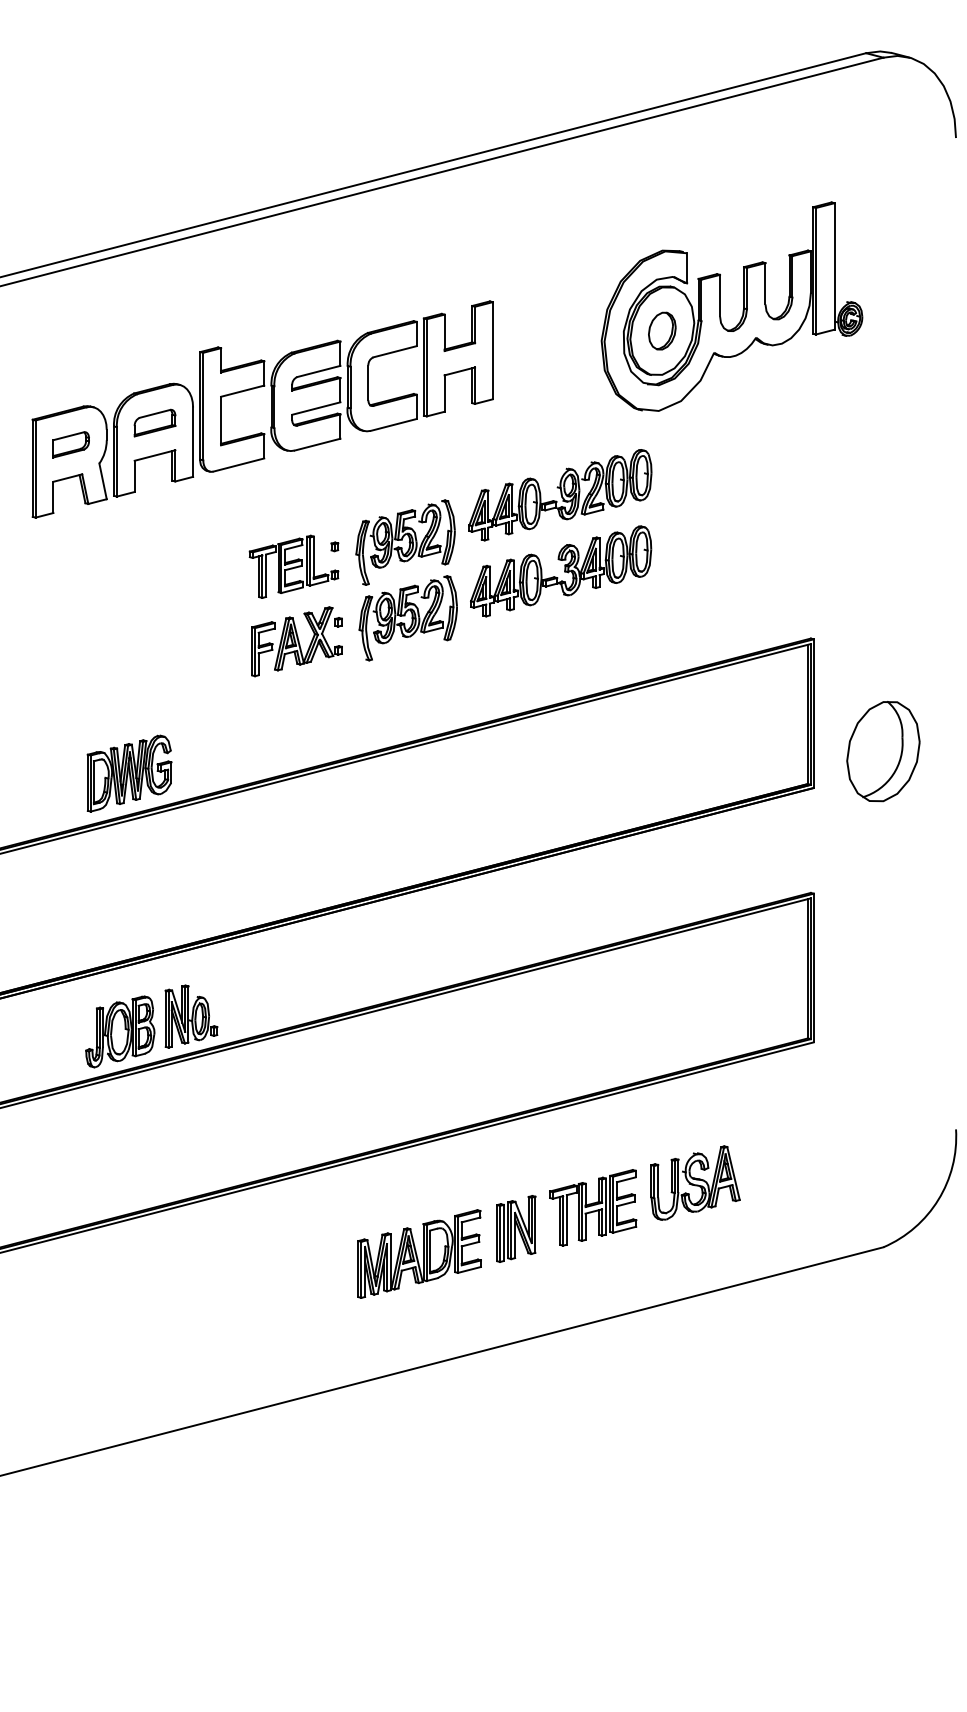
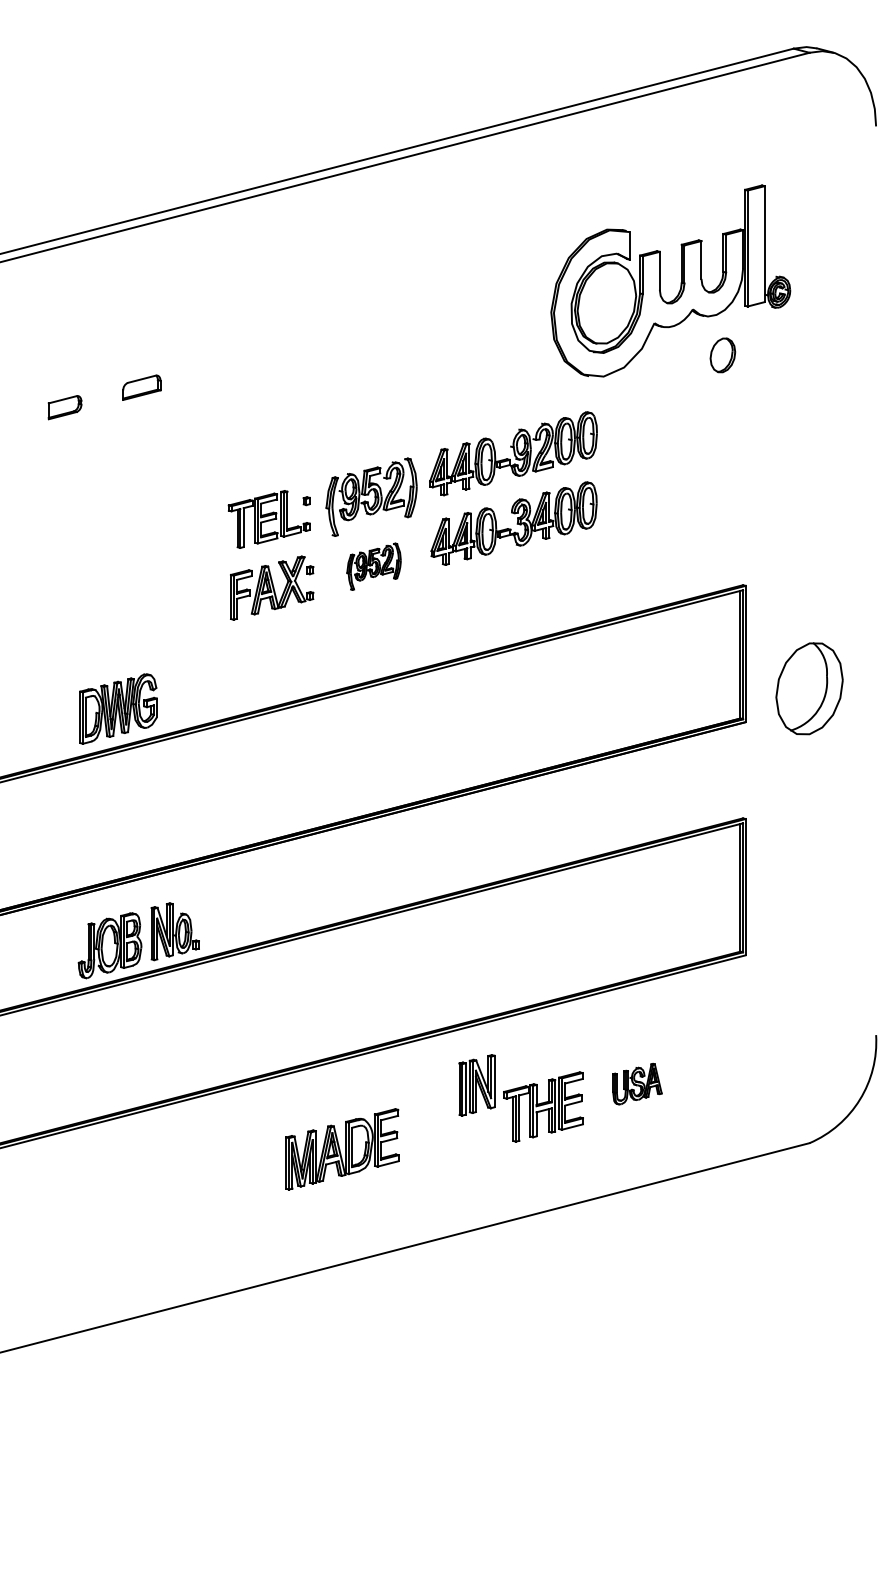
part: (661, 331) -> (722, 355), moved
part: (271, 409) -> (248, 375), removed
part: (407, 618) -> (373, 566), size x0.6
part: (695, 1182) -> (637, 1083), size x0.6
part: (515, 1229) -> (476, 1085), moved
part: (419, 1254) -> (342, 1149), moved

